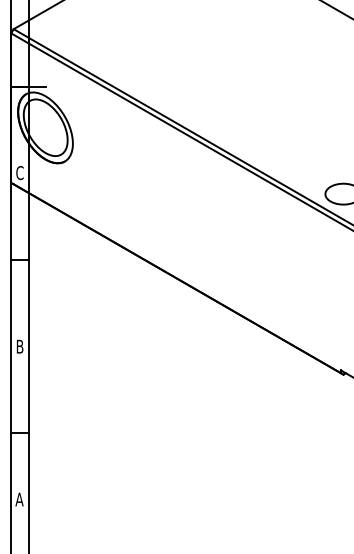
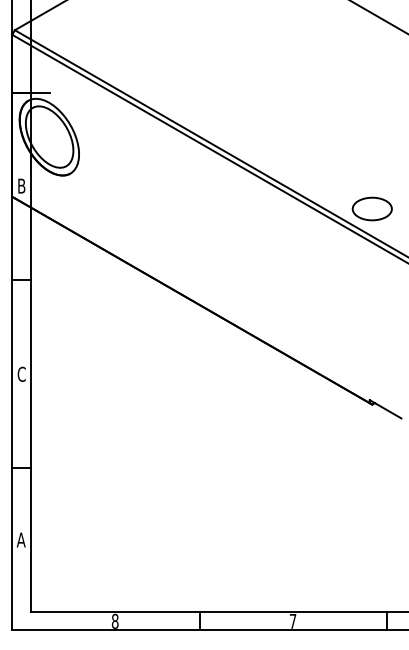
text: (19, 172) -> (21, 185), C -> B
text: (19, 345) -> (21, 373), B -> C

